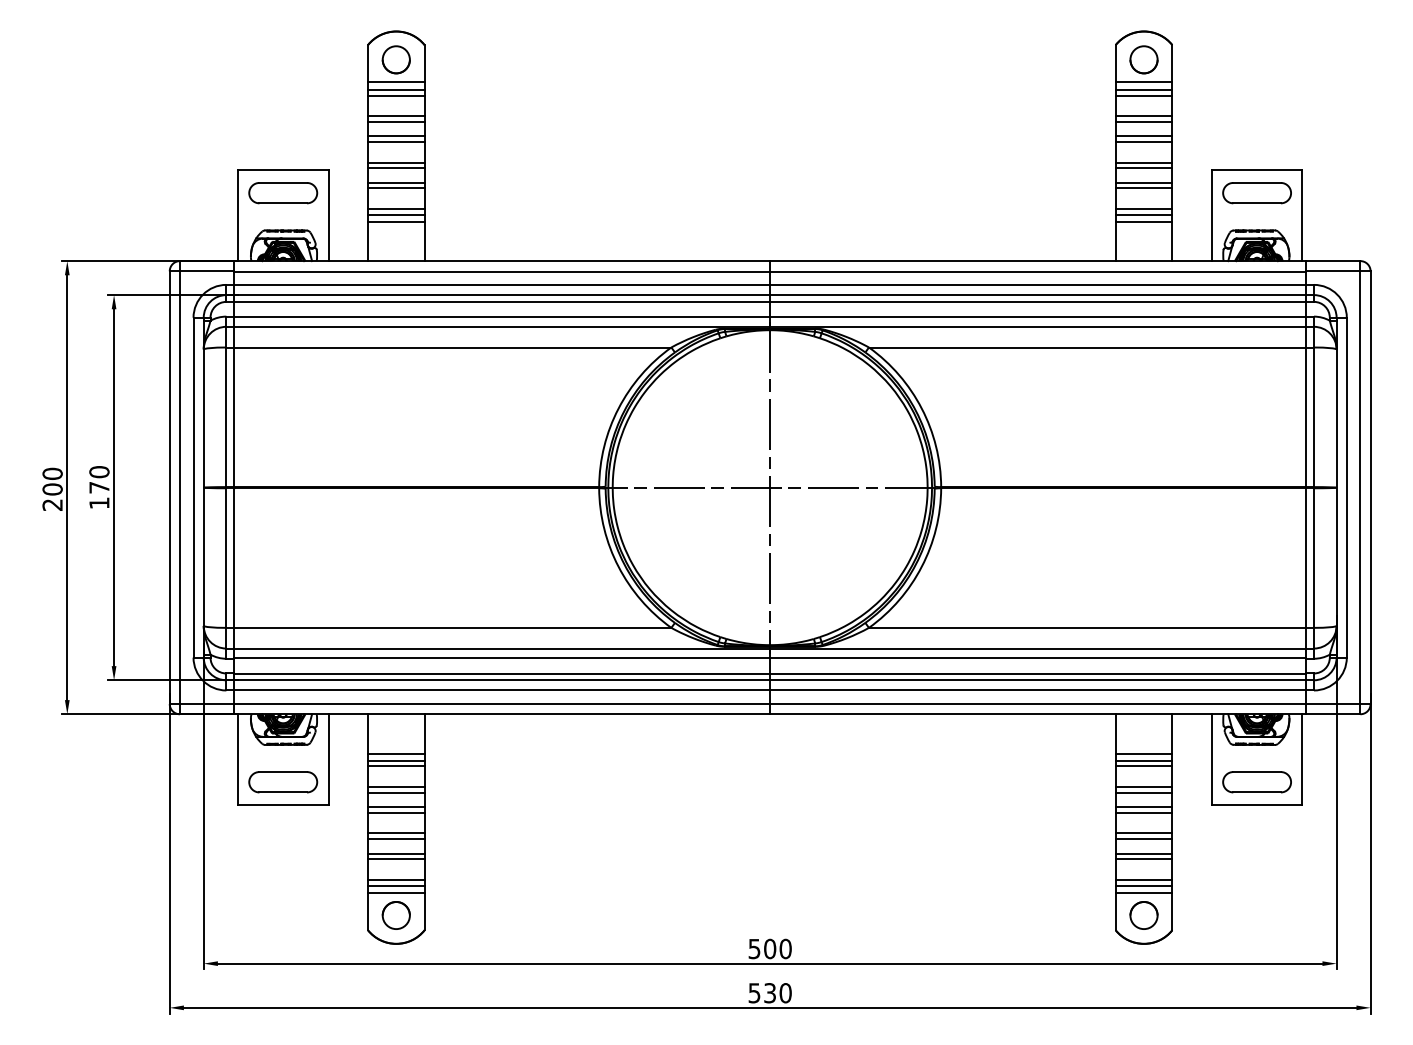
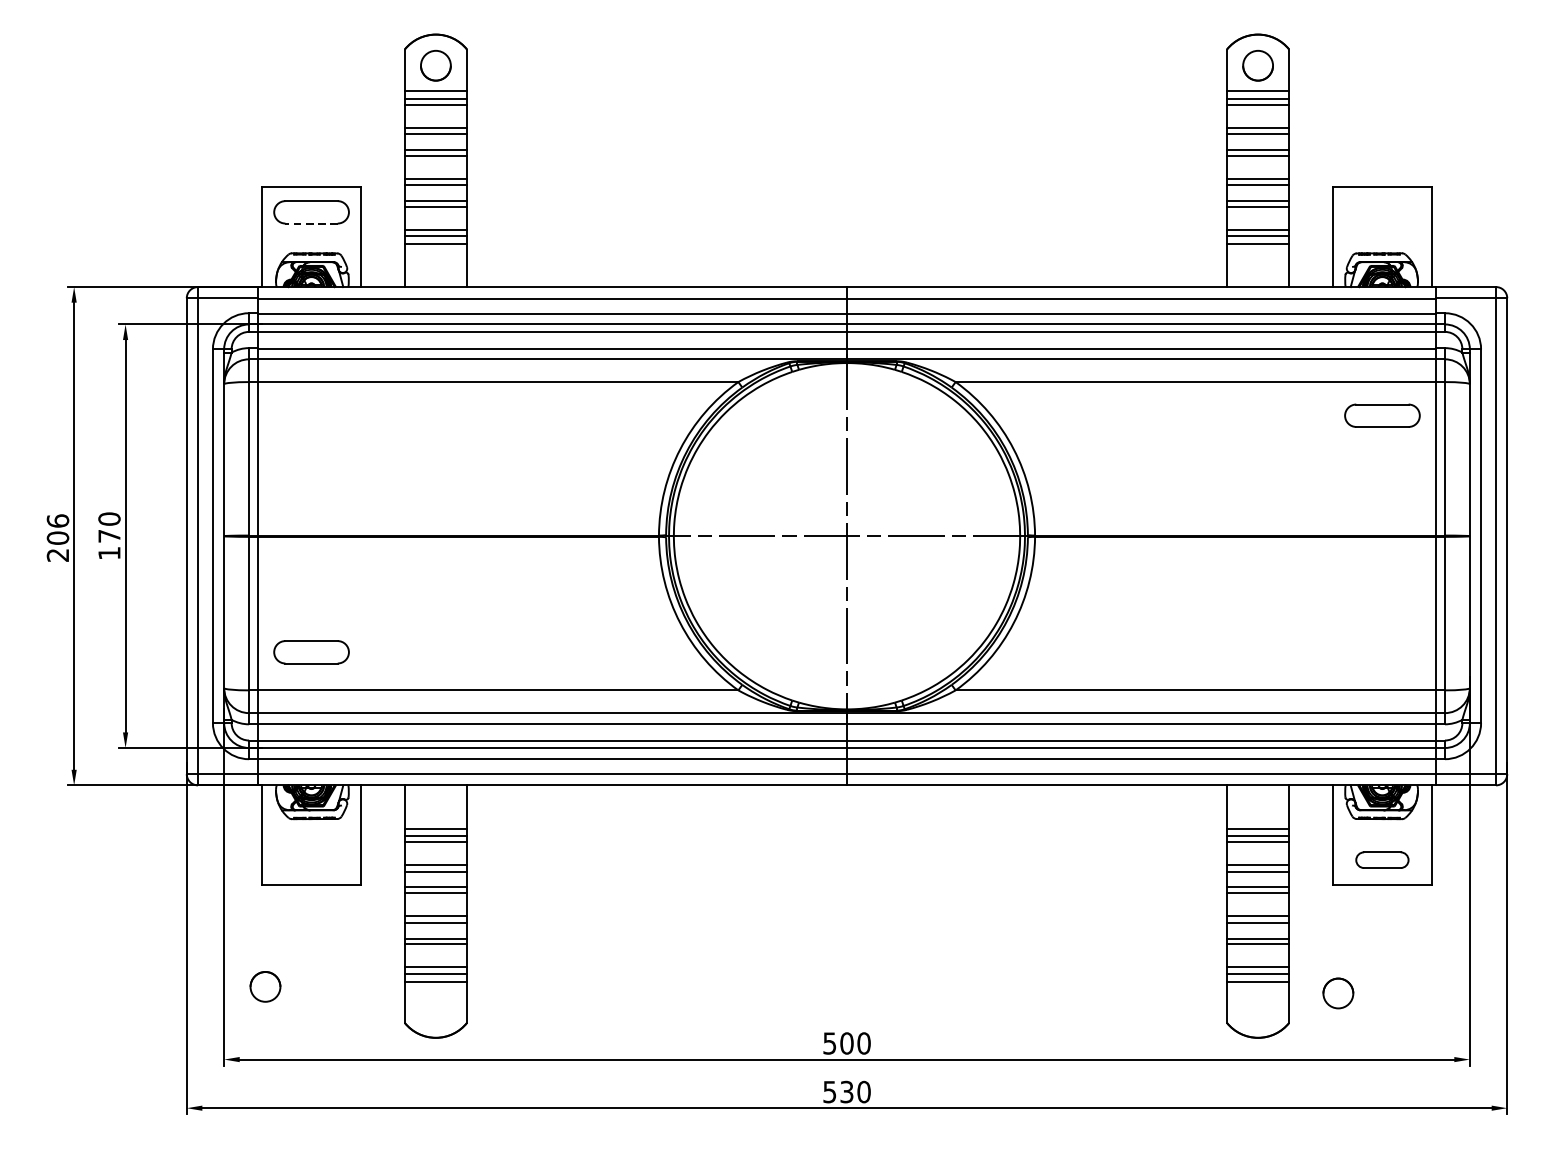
part: (1256, 193) -> (1381, 416), moved
line: (283, 203) -> (311, 223), solid -> dashed
text: (52, 473) -> (57, 520), 200 -> 206
part: (283, 782) -> (311, 652), moved
part: (1256, 782) -> (1381, 860), size x0.7
part: (395, 915) -> (264, 986), moved
part: (1143, 915) -> (1337, 993), moved

